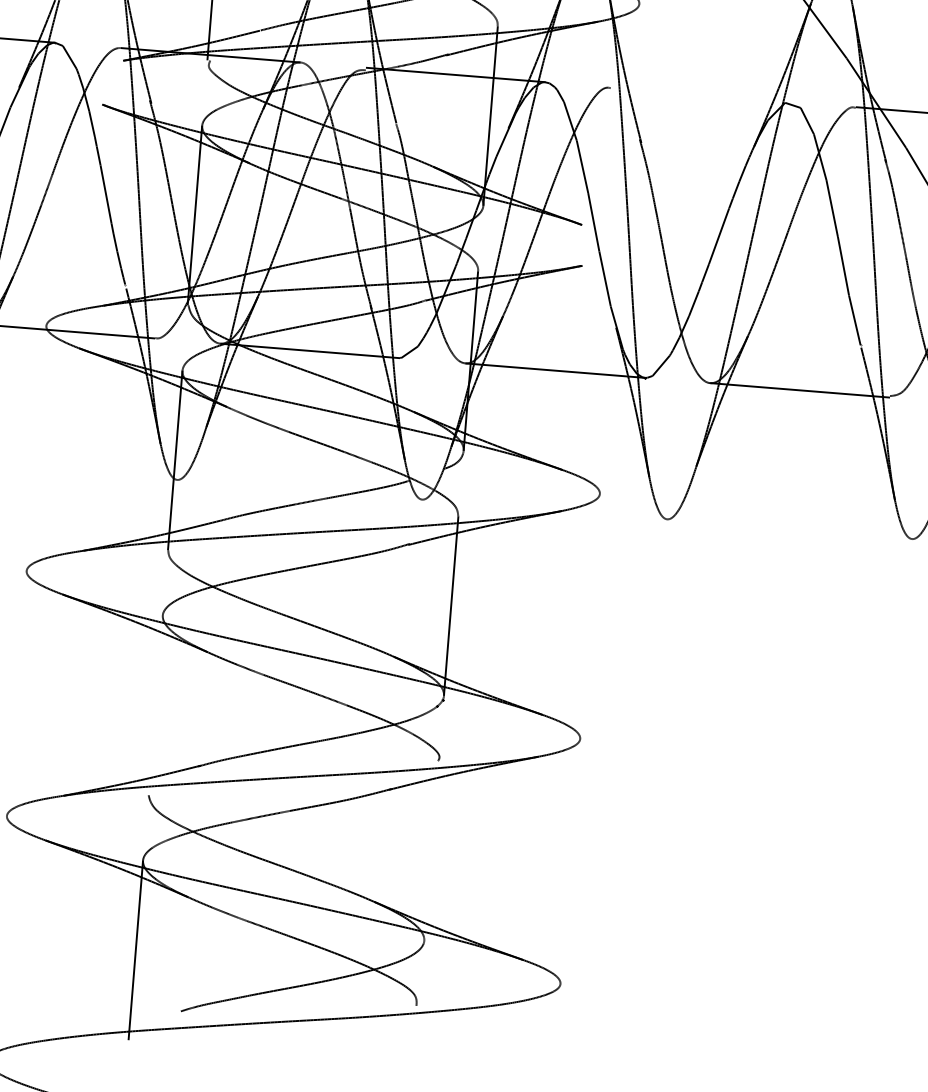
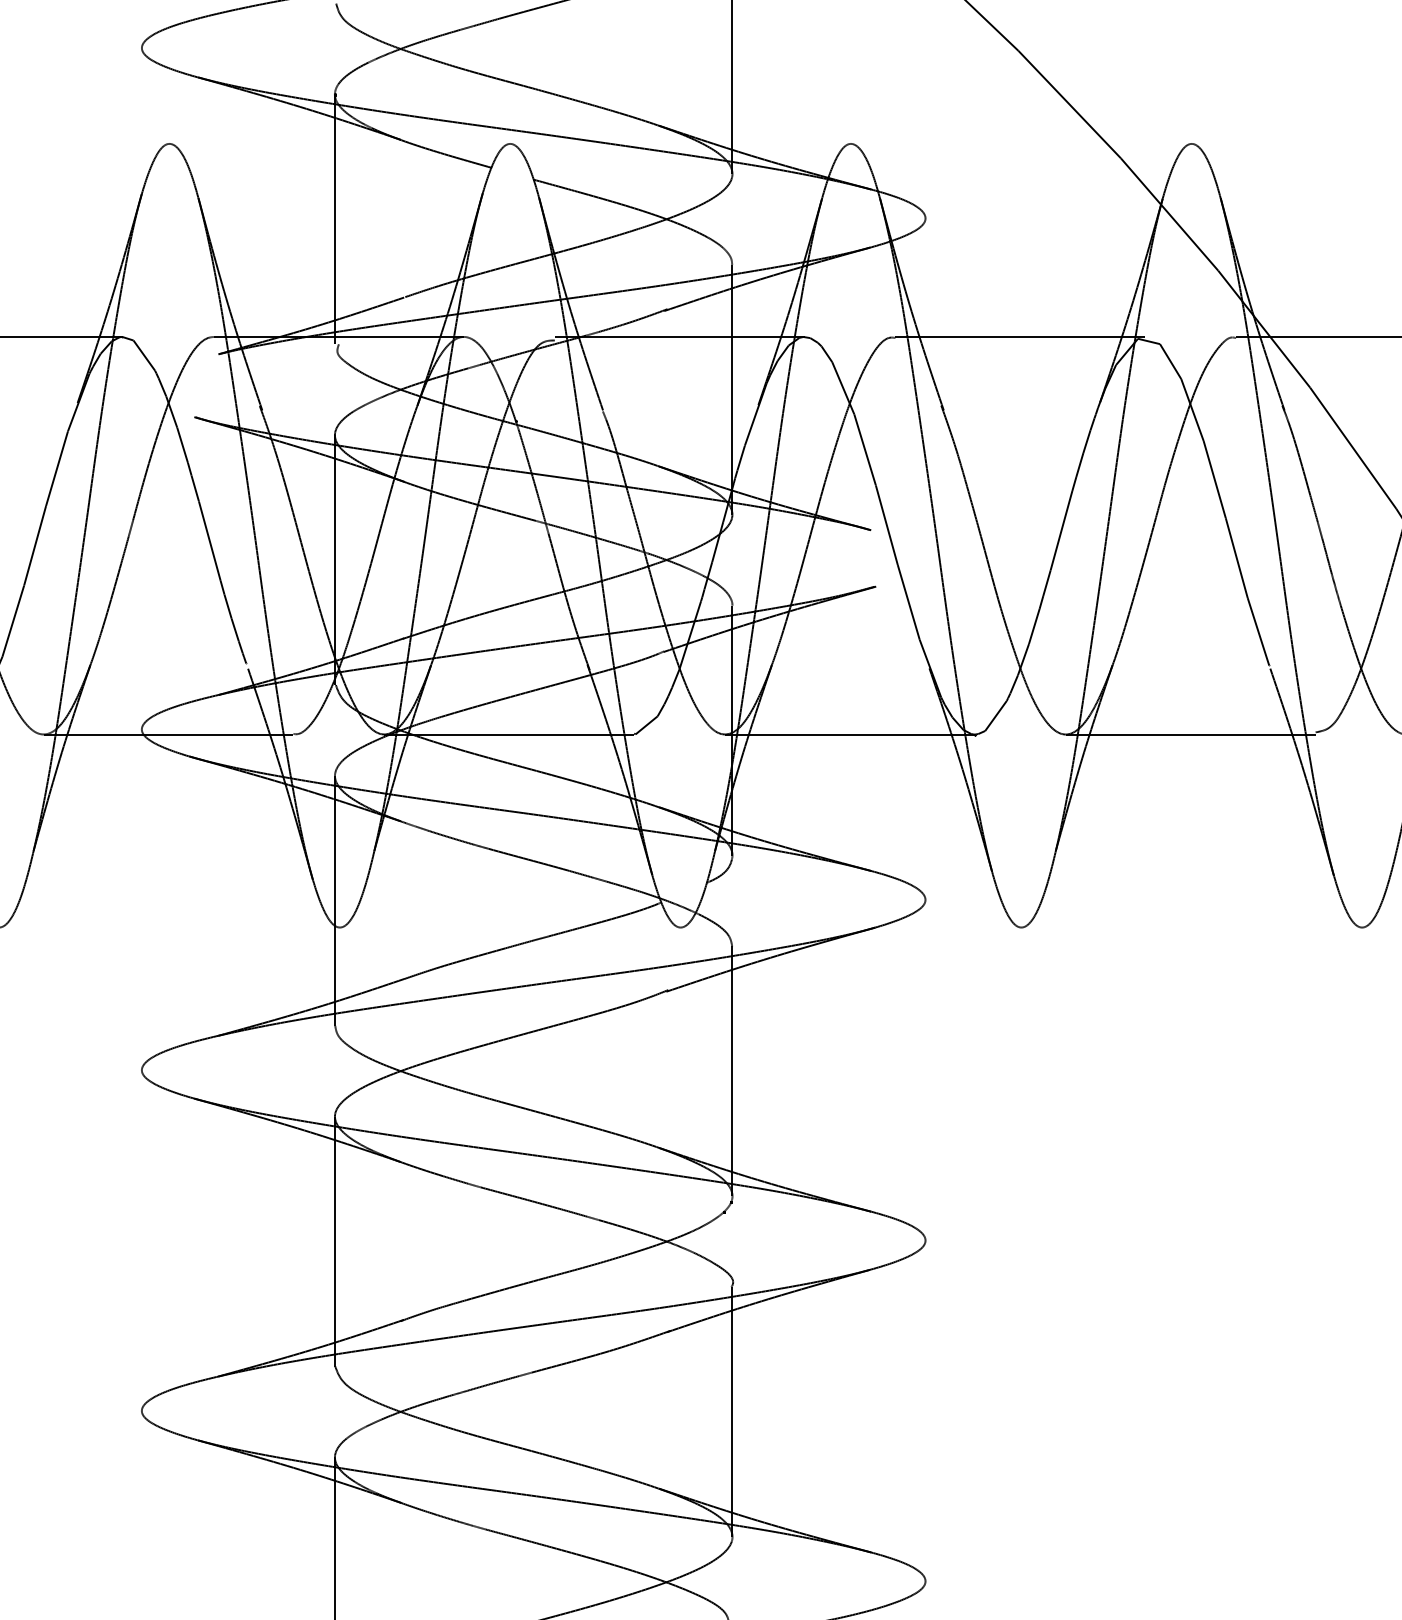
line: (700, 94) -> (1020, 336), added
line: (155, 705) -> (334, 1241), added
line: (431, 851) -> (732, 1412), added

